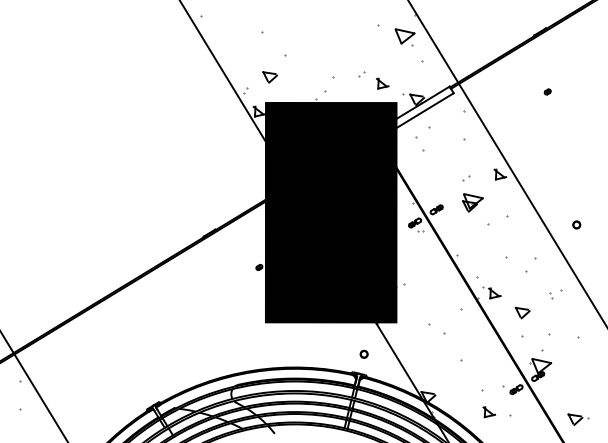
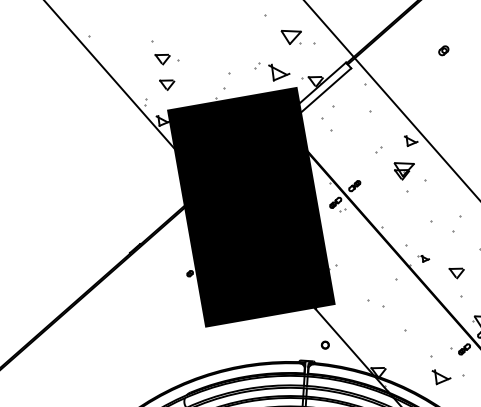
part: (404, 37) -> (291, 37), moved
part: (270, 51) -> (163, 59), added
part: (382, 83) -> (279, 71), size x1.6
part: (547, 91) -> (443, 50), size x1.6
part: (472, 202) -> (404, 169), moved
part: (491, 292) -> (423, 258), size x0.6
part: (363, 353) -> (324, 344), moved
part: (488, 412) -> (440, 376), size x1.4

